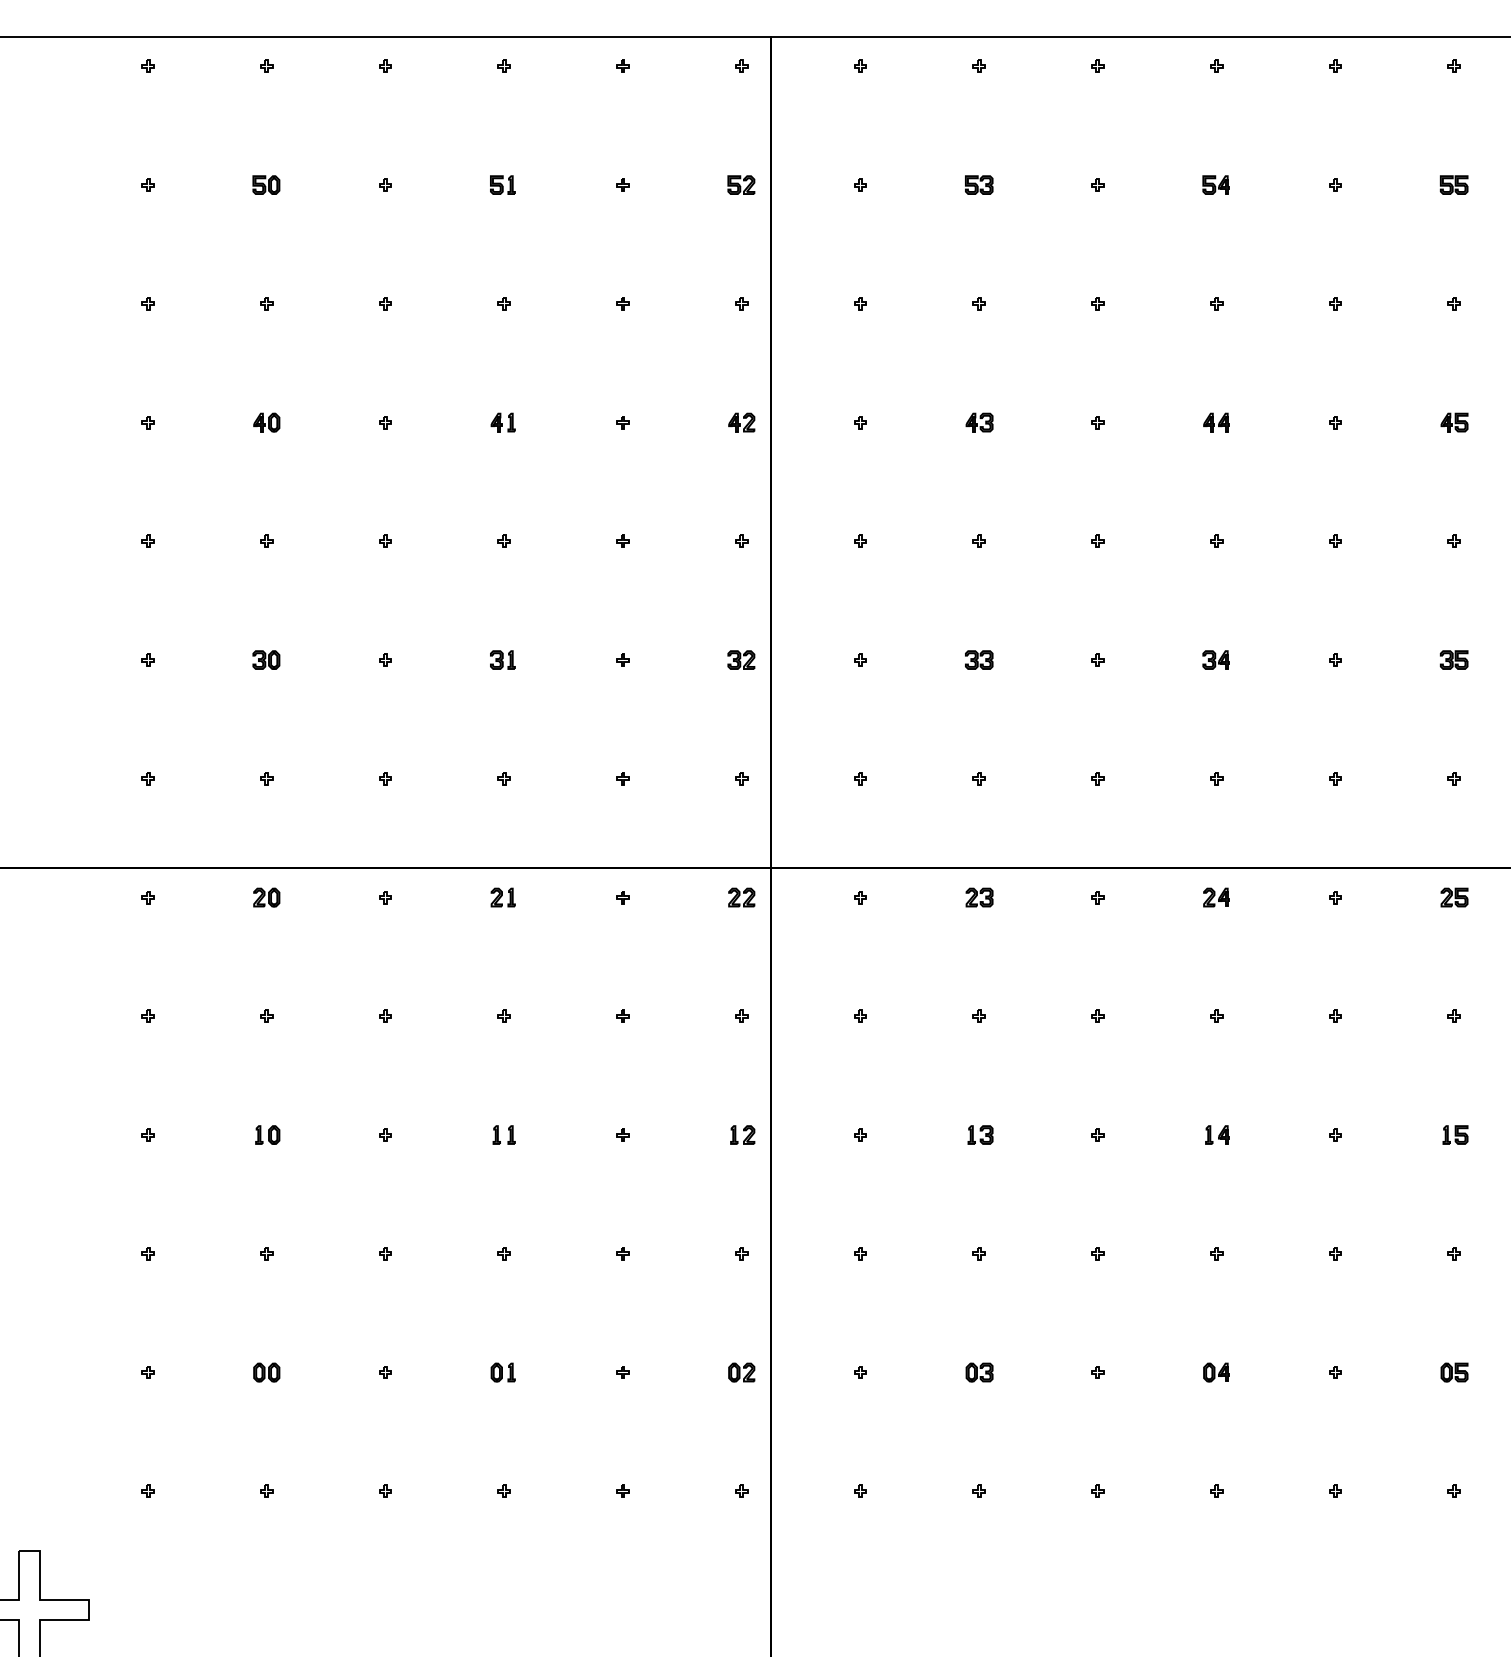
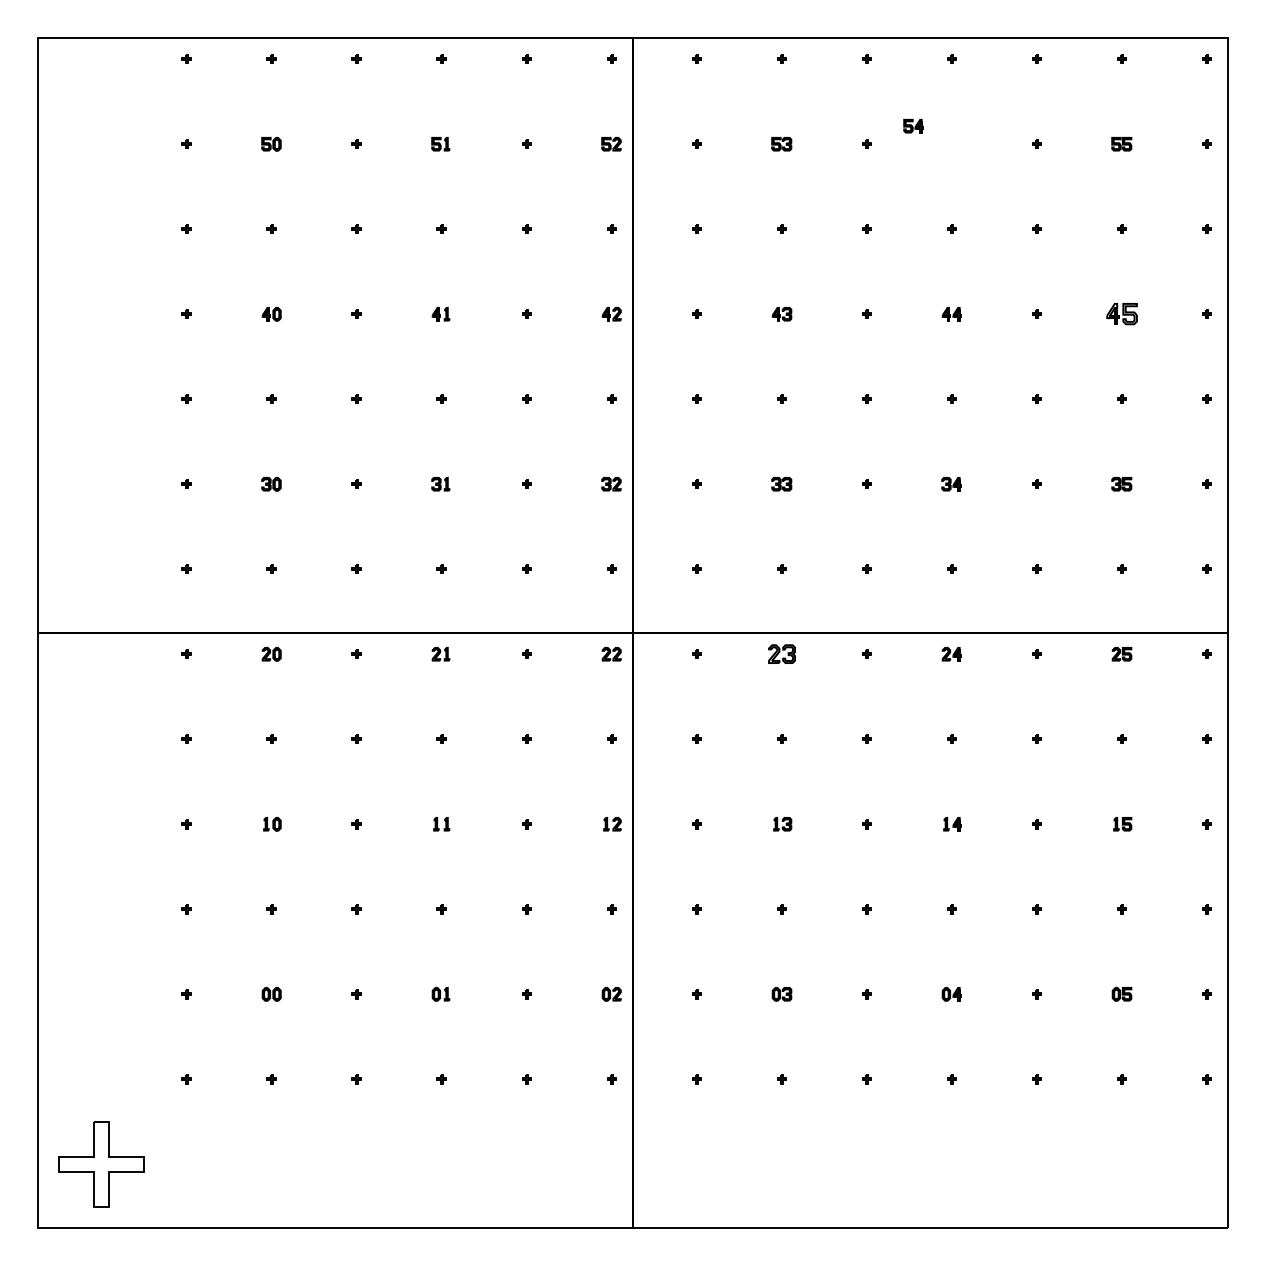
part: (1216, 185) -> (913, 126), moved
part: (1453, 422) -> (1121, 314), size x1.6
part: (978, 897) -> (781, 654), size x1.4

